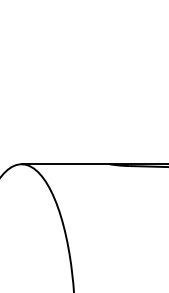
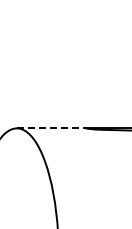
line: (65, 164) -> (51, 128), solid -> dashed

